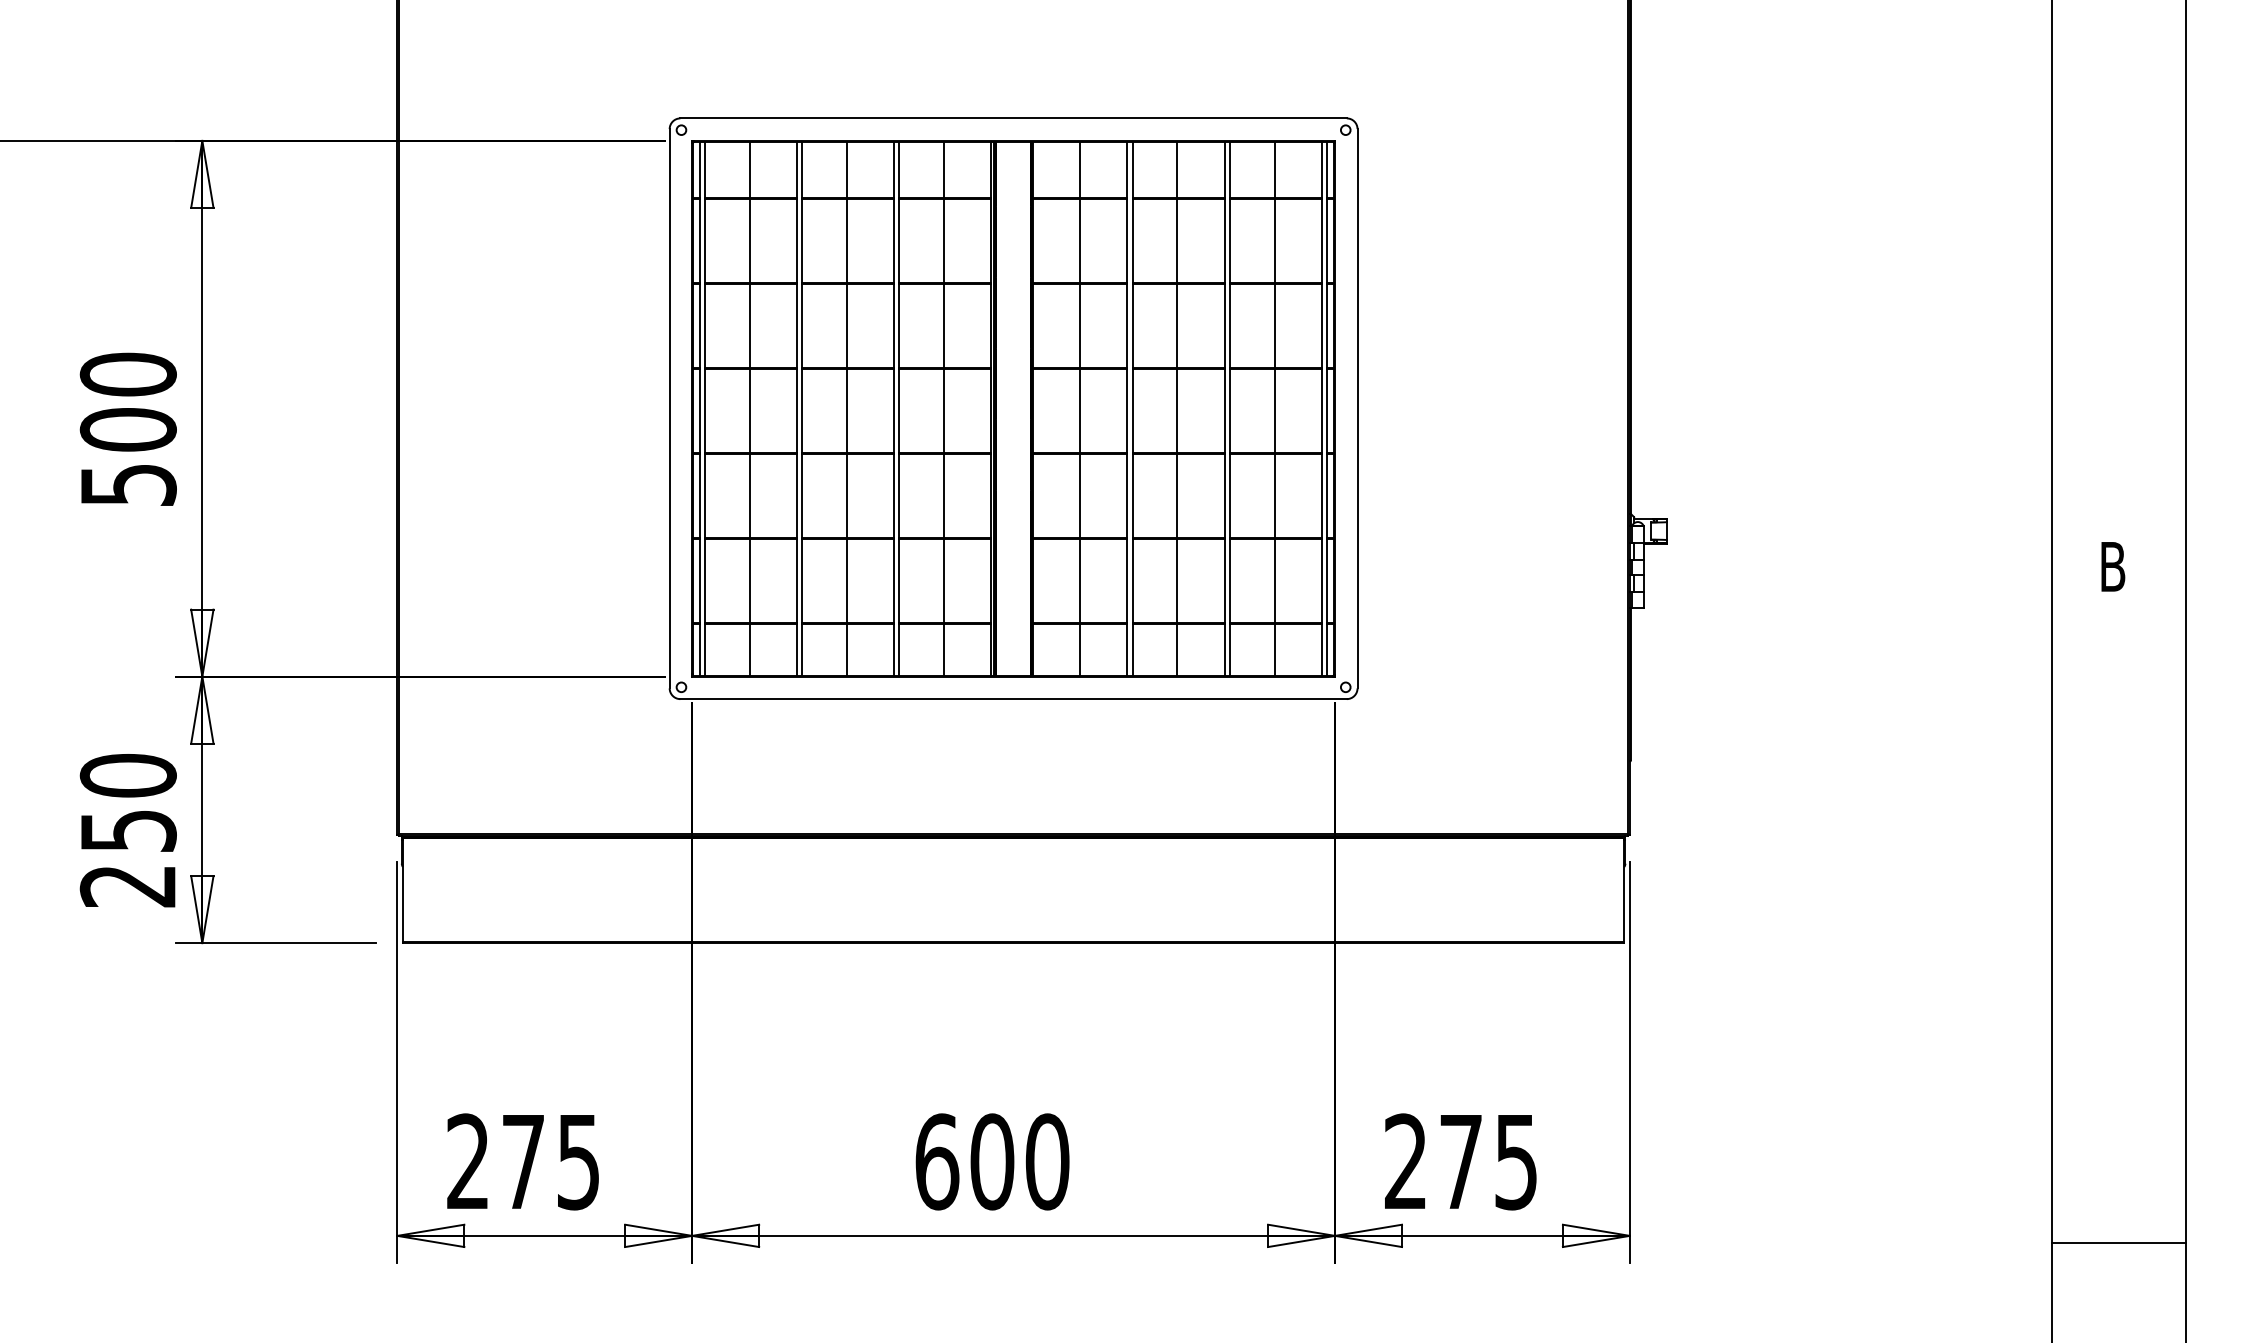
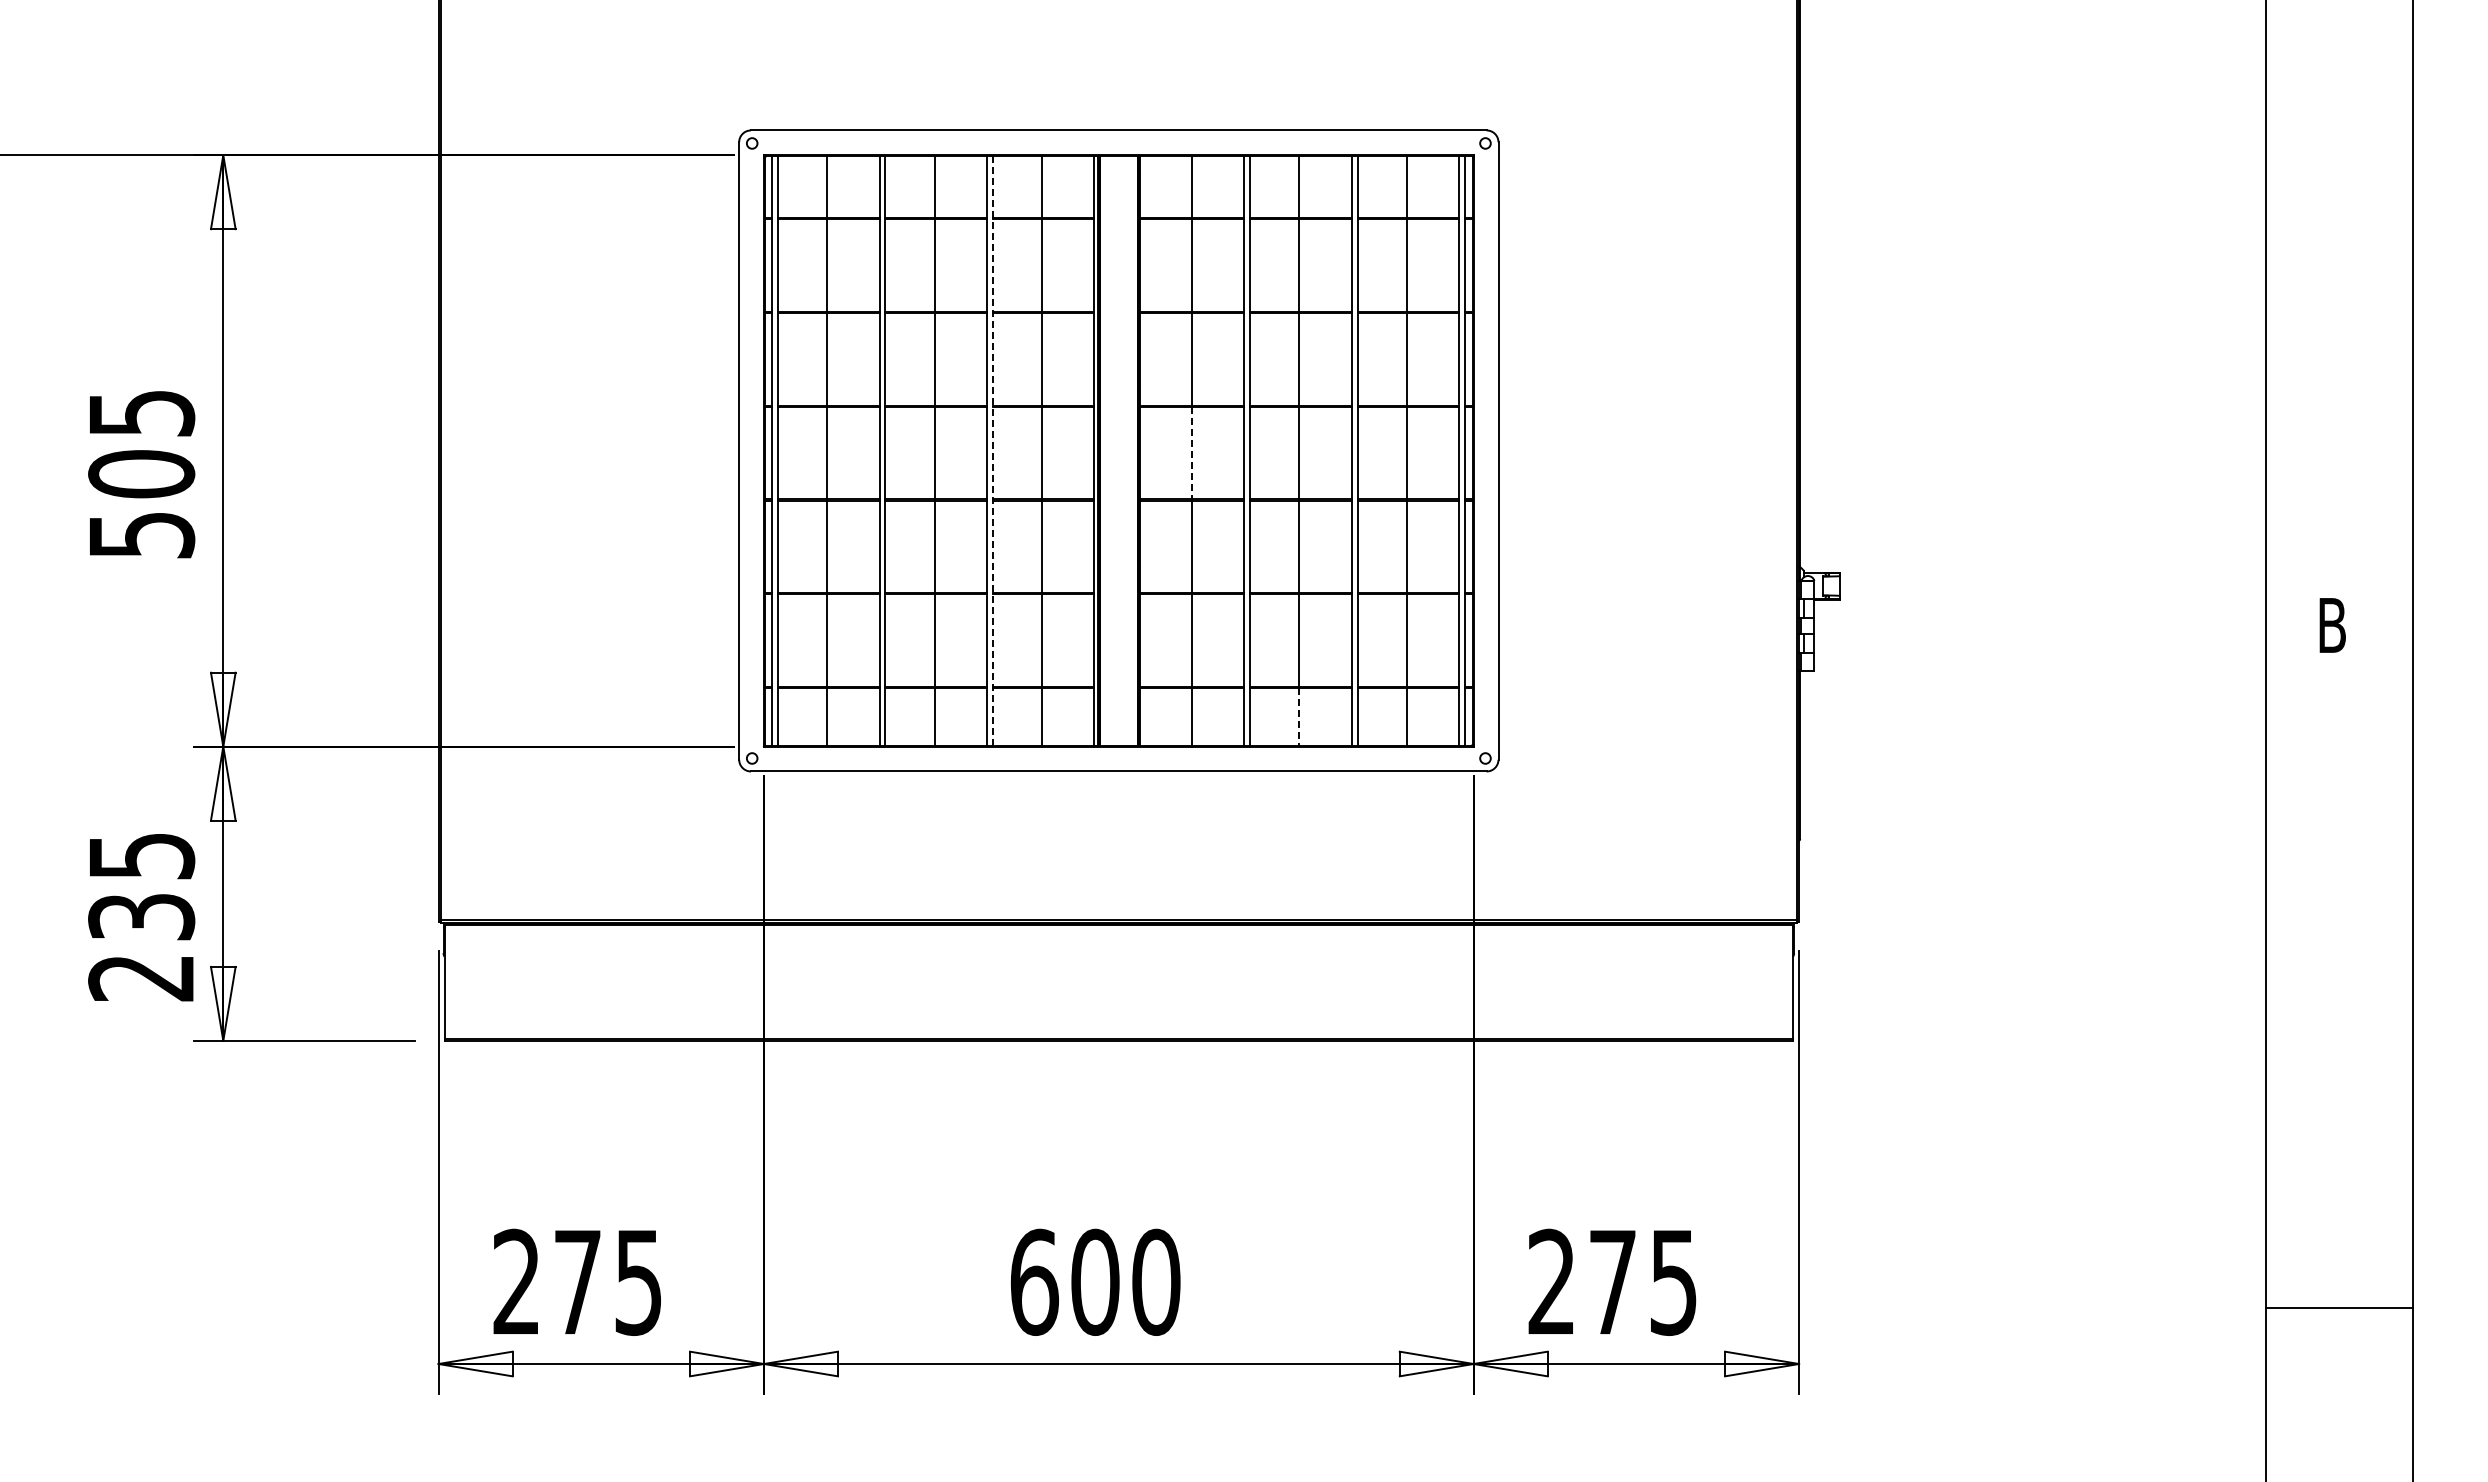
text: (128, 374) -> (141, 413), 500 -> 505
line: (899, 409) -> (992, 451), solid -> dashed
line: (1080, 411) -> (1192, 453), solid -> dashed
line: (1177, 649) -> (1299, 716), solid -> dashed
text: (128, 803) -> (141, 886), 250 -> 235
line: (2119, 1242) -> (2339, 1307), moved

